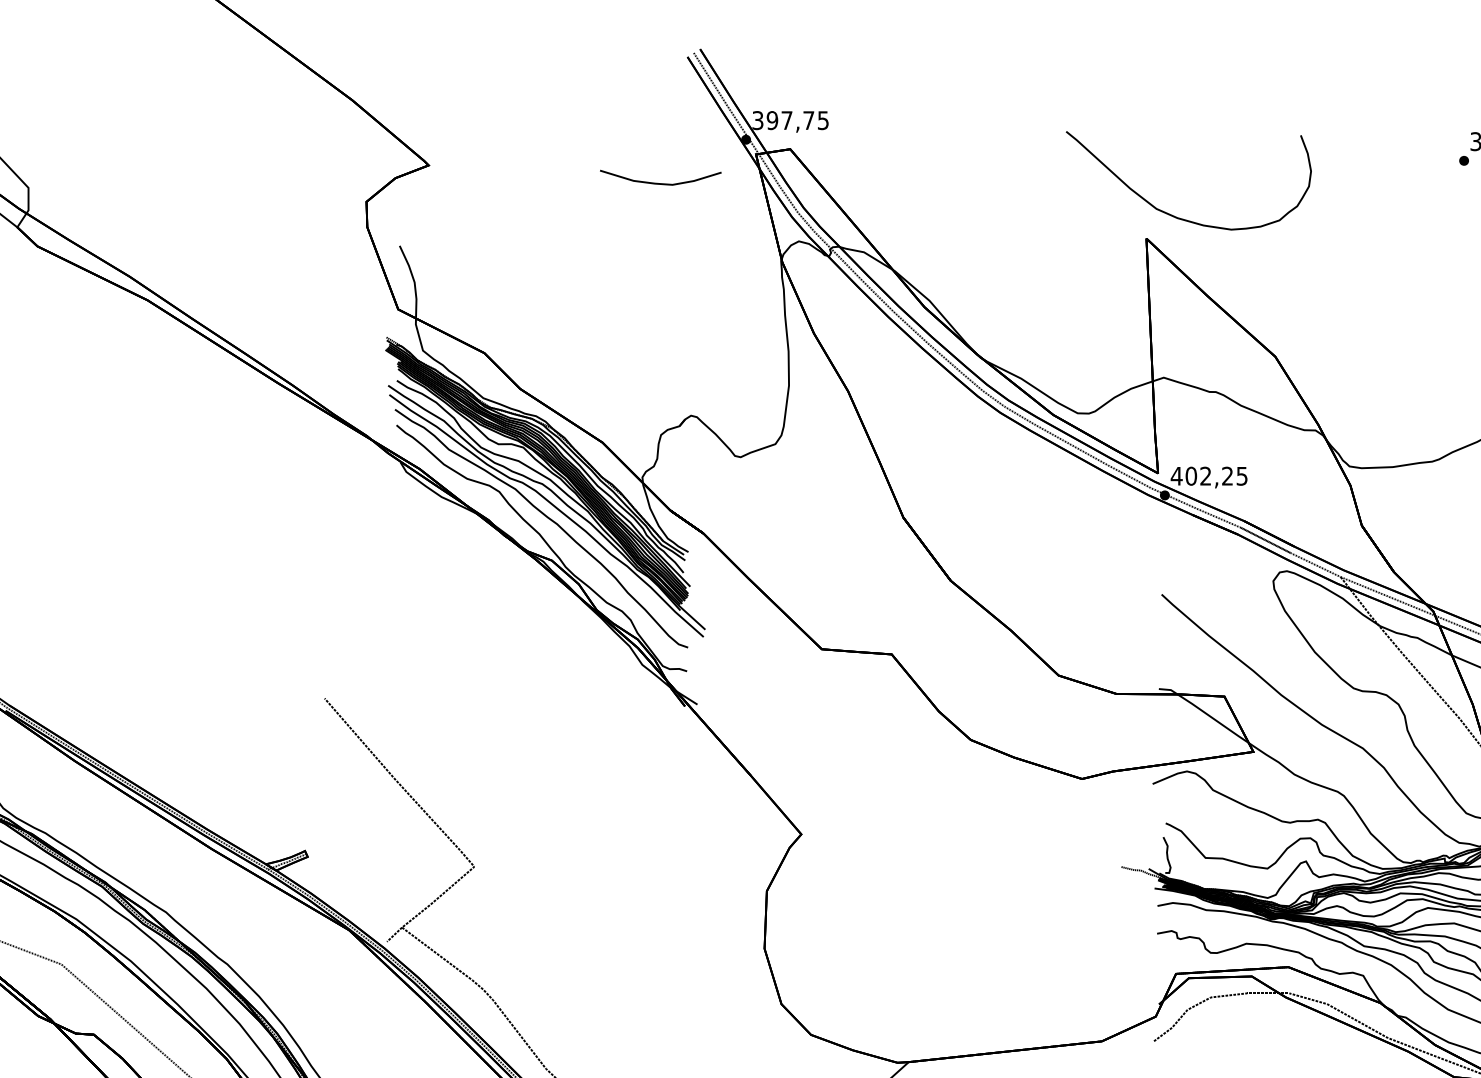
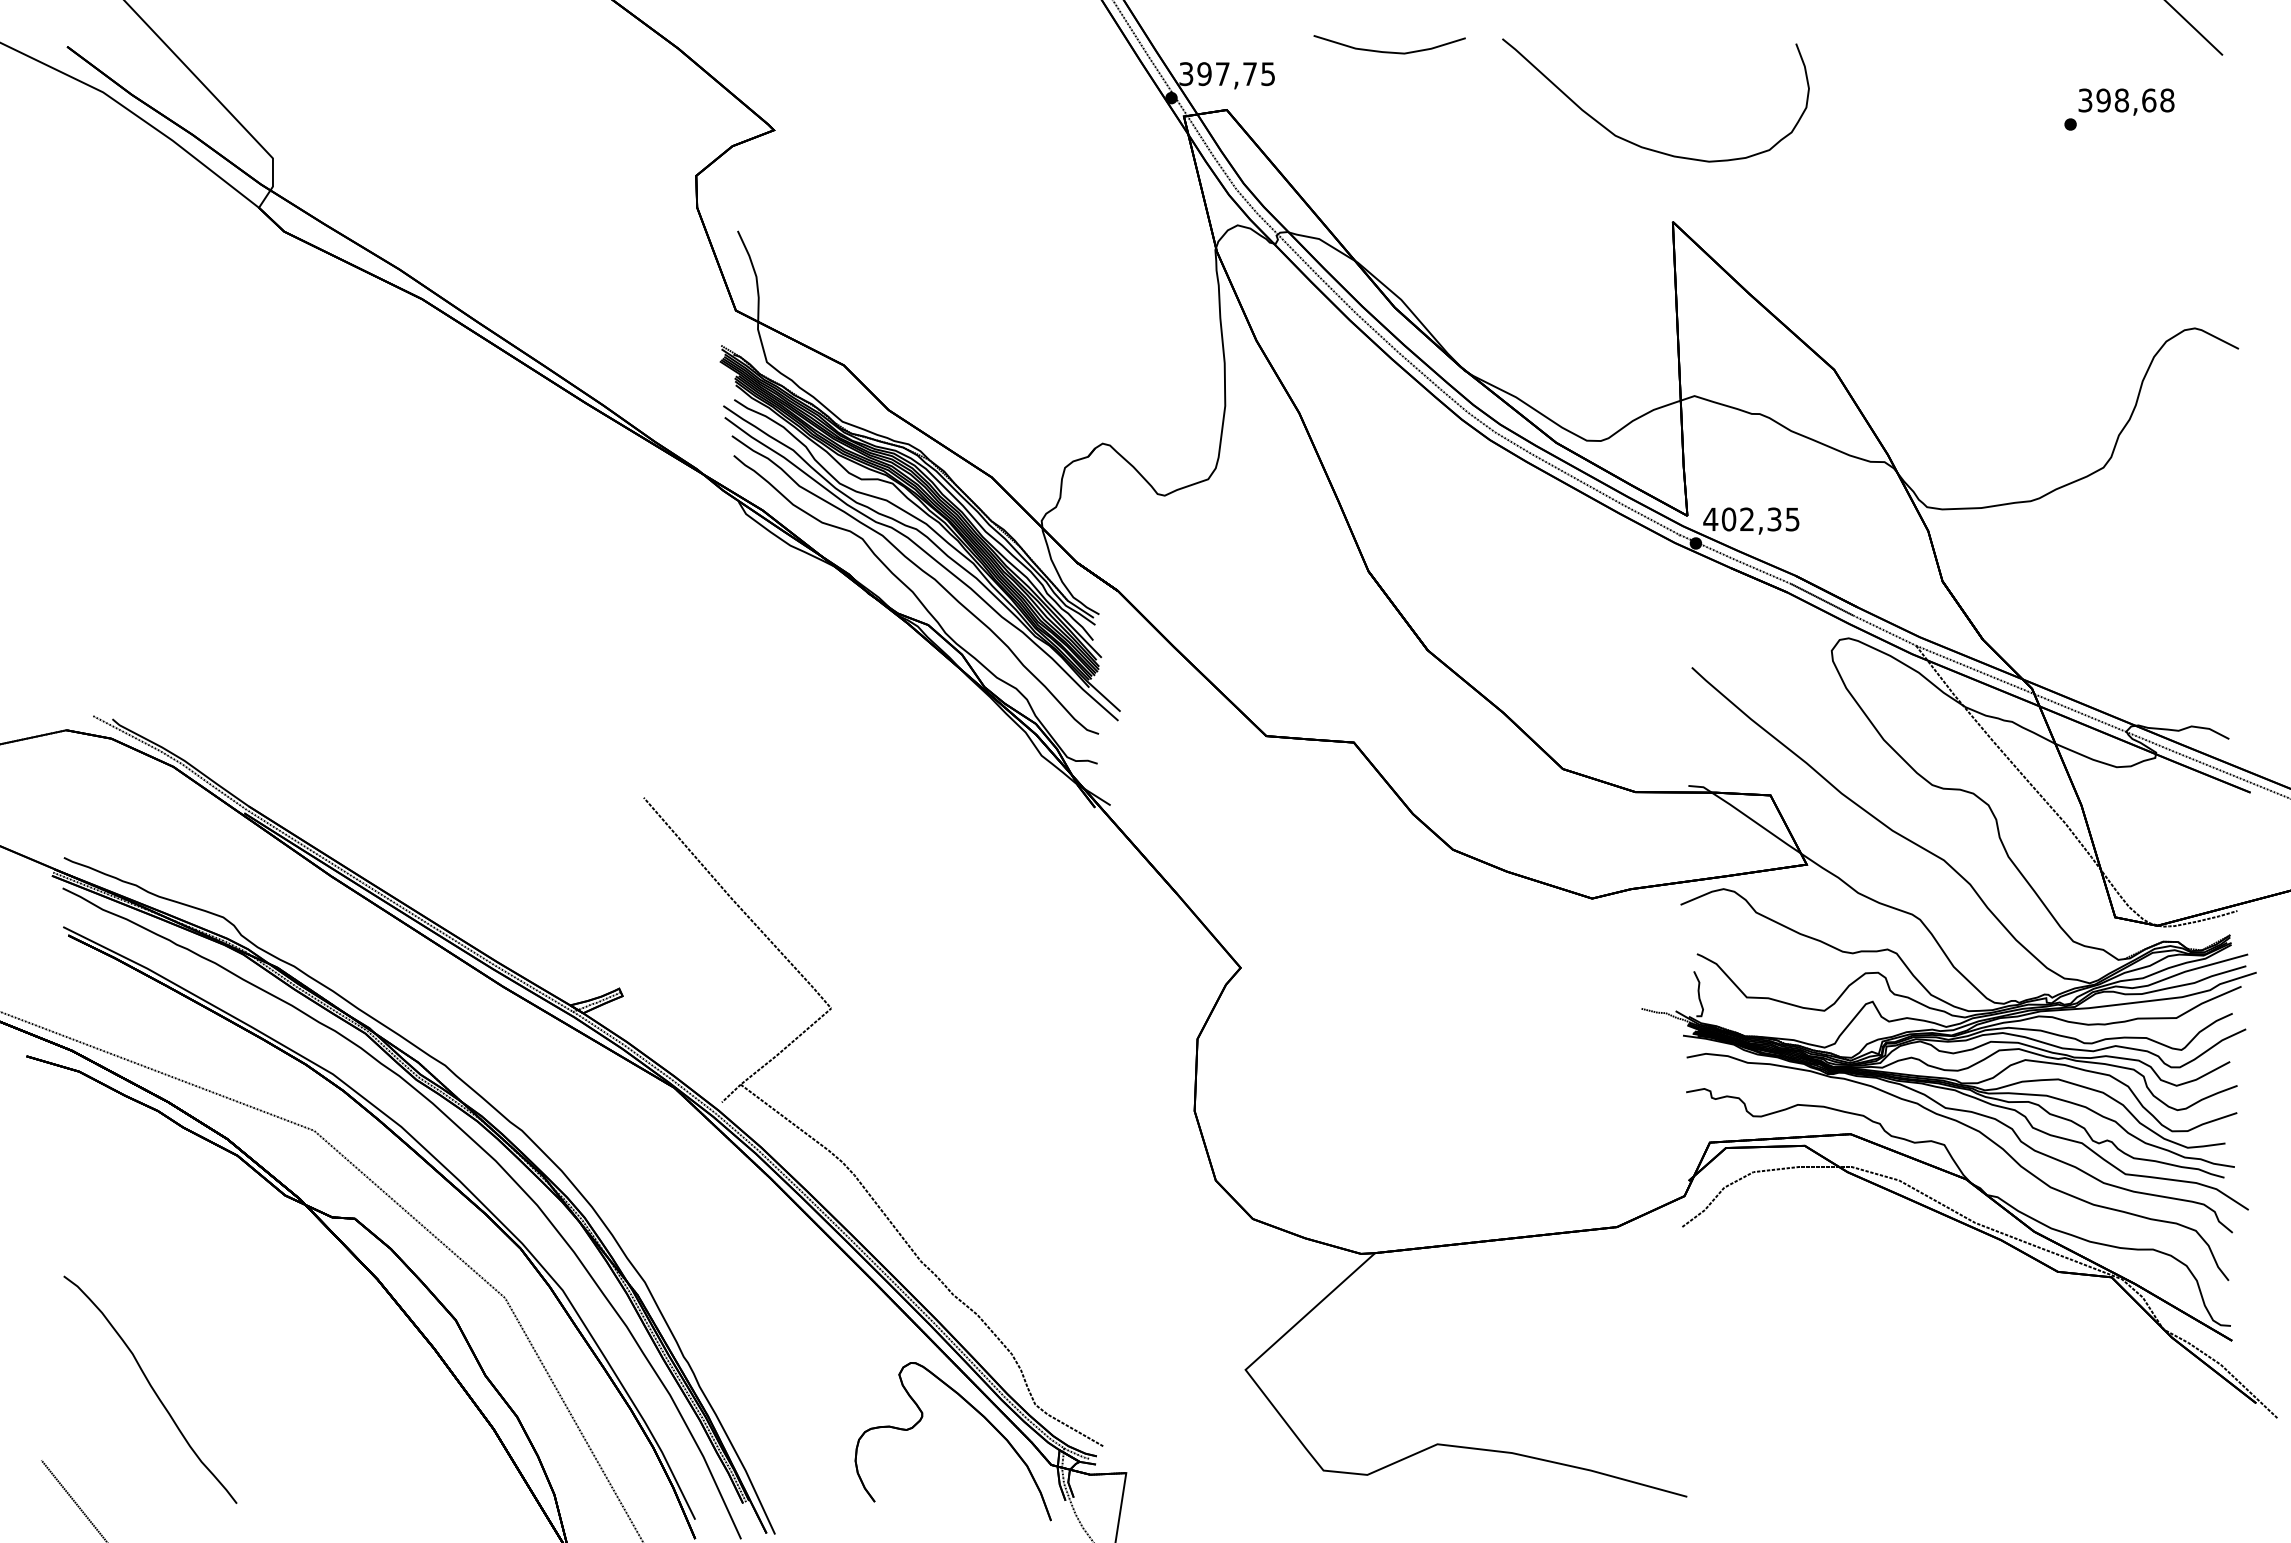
curve: (660, 183) -> (1389, 51), moved
curve: (1174, 215) -> (1638, 144), moved
text: (1227, 476) -> (1774, 519), 402,25 -> 402,35

